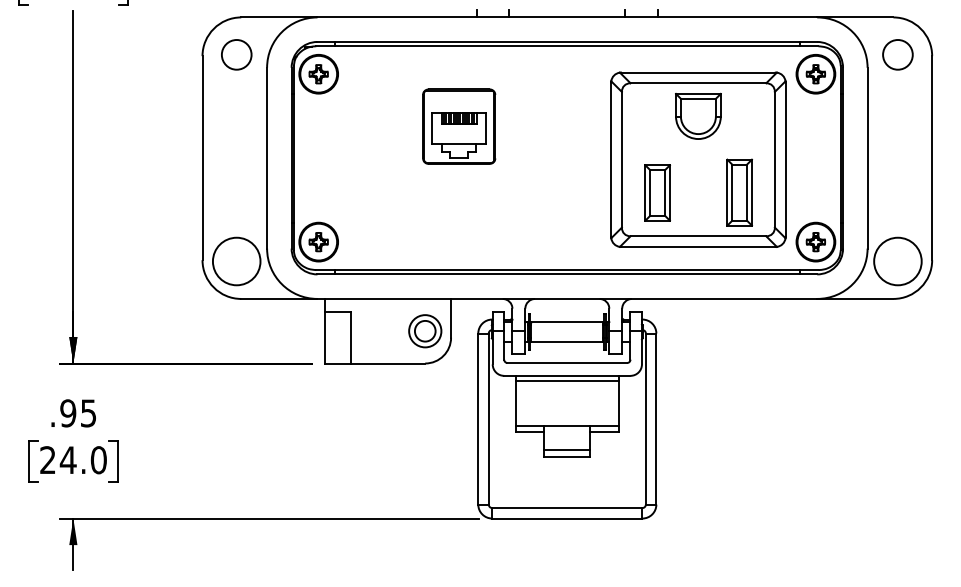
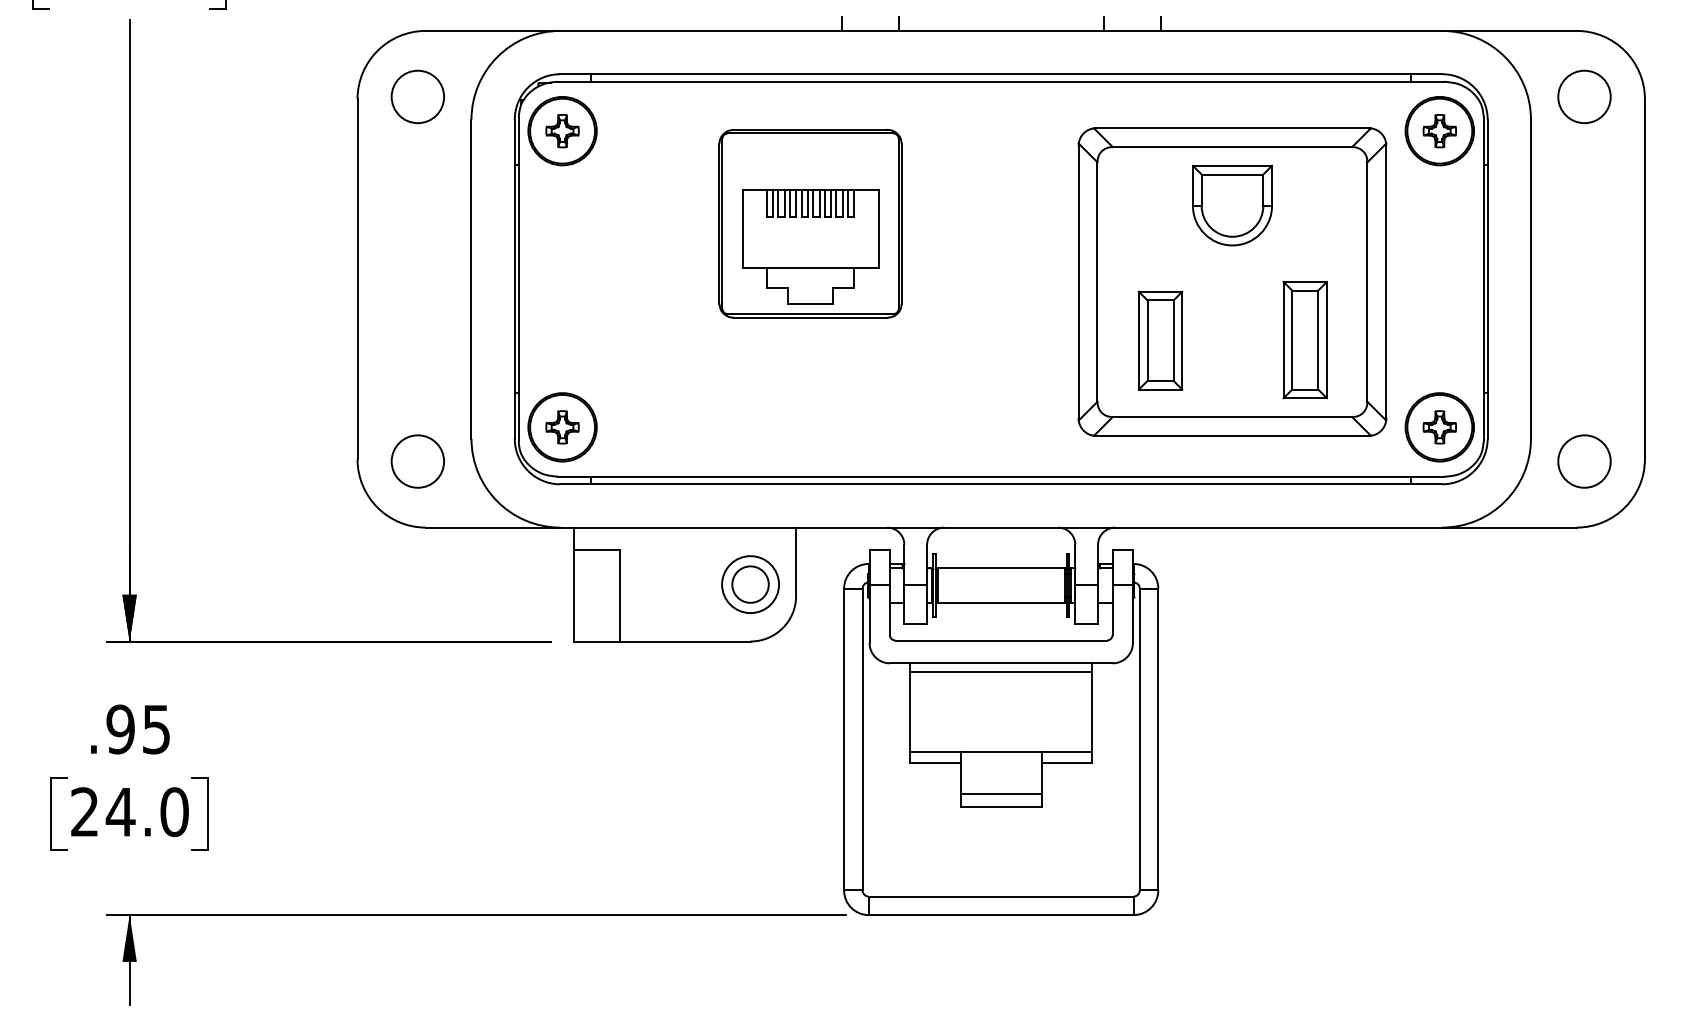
part: (458, 126) -> (809, 223), size x1.43
circle: (236, 261) -> (417, 461), size x0.62
circle: (897, 261) -> (1583, 461), size x0.62

